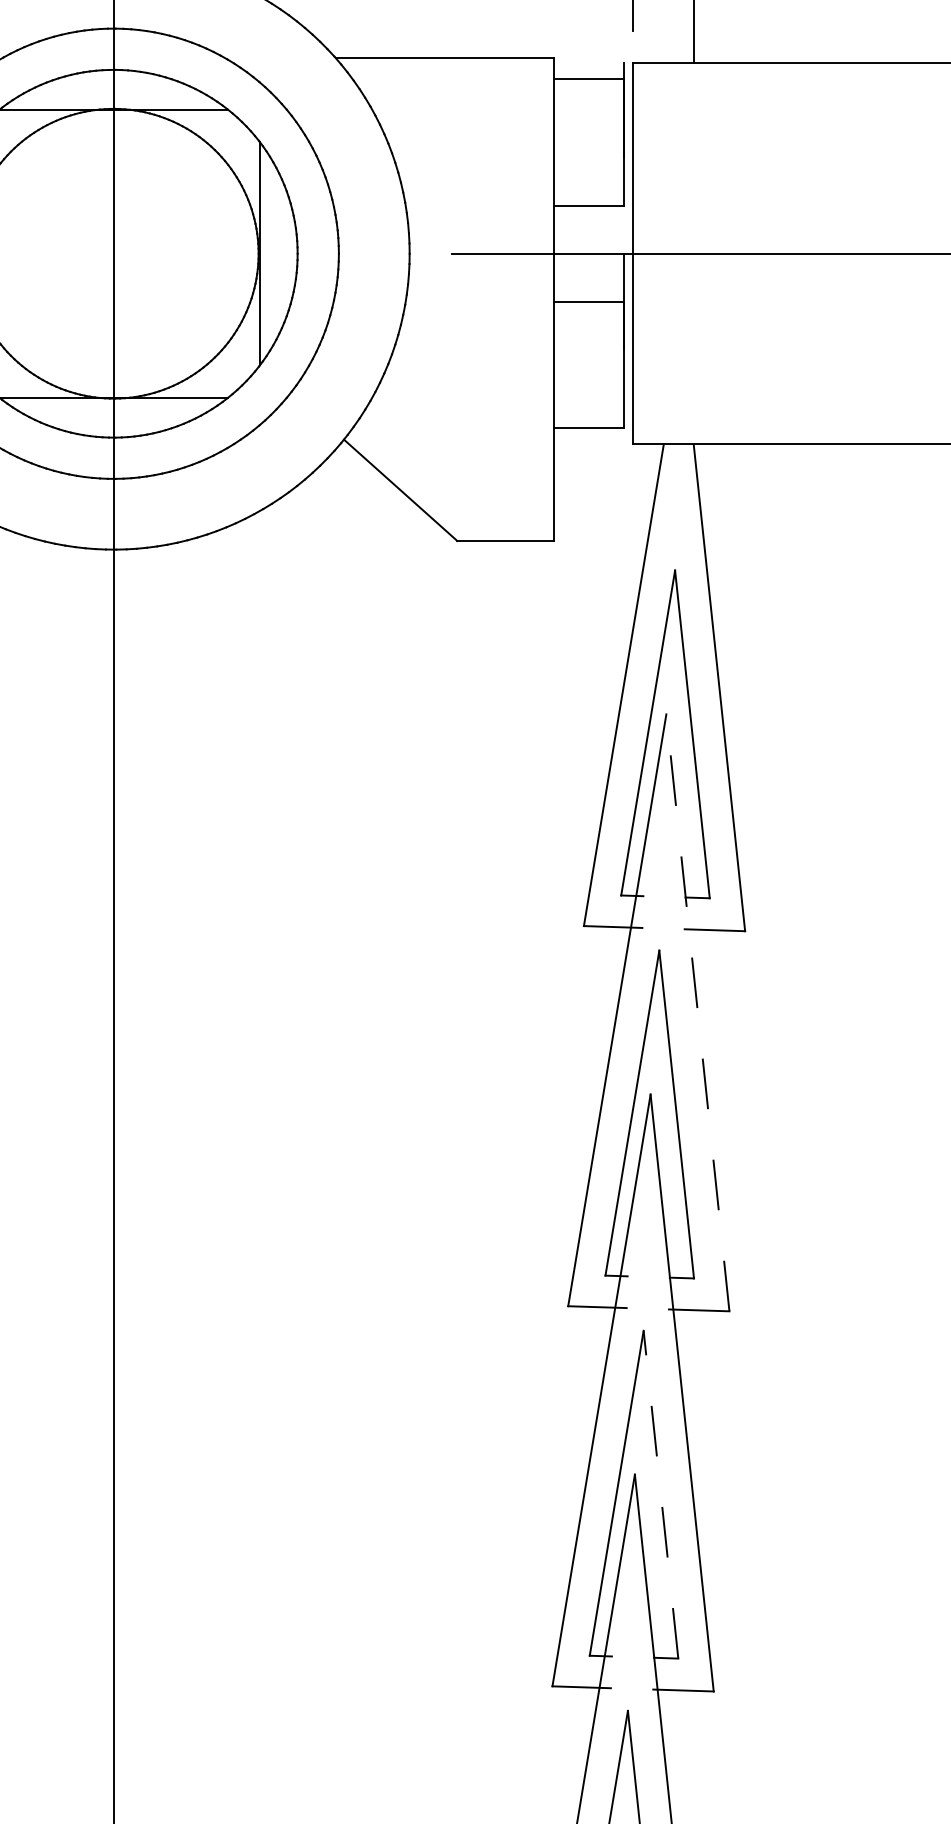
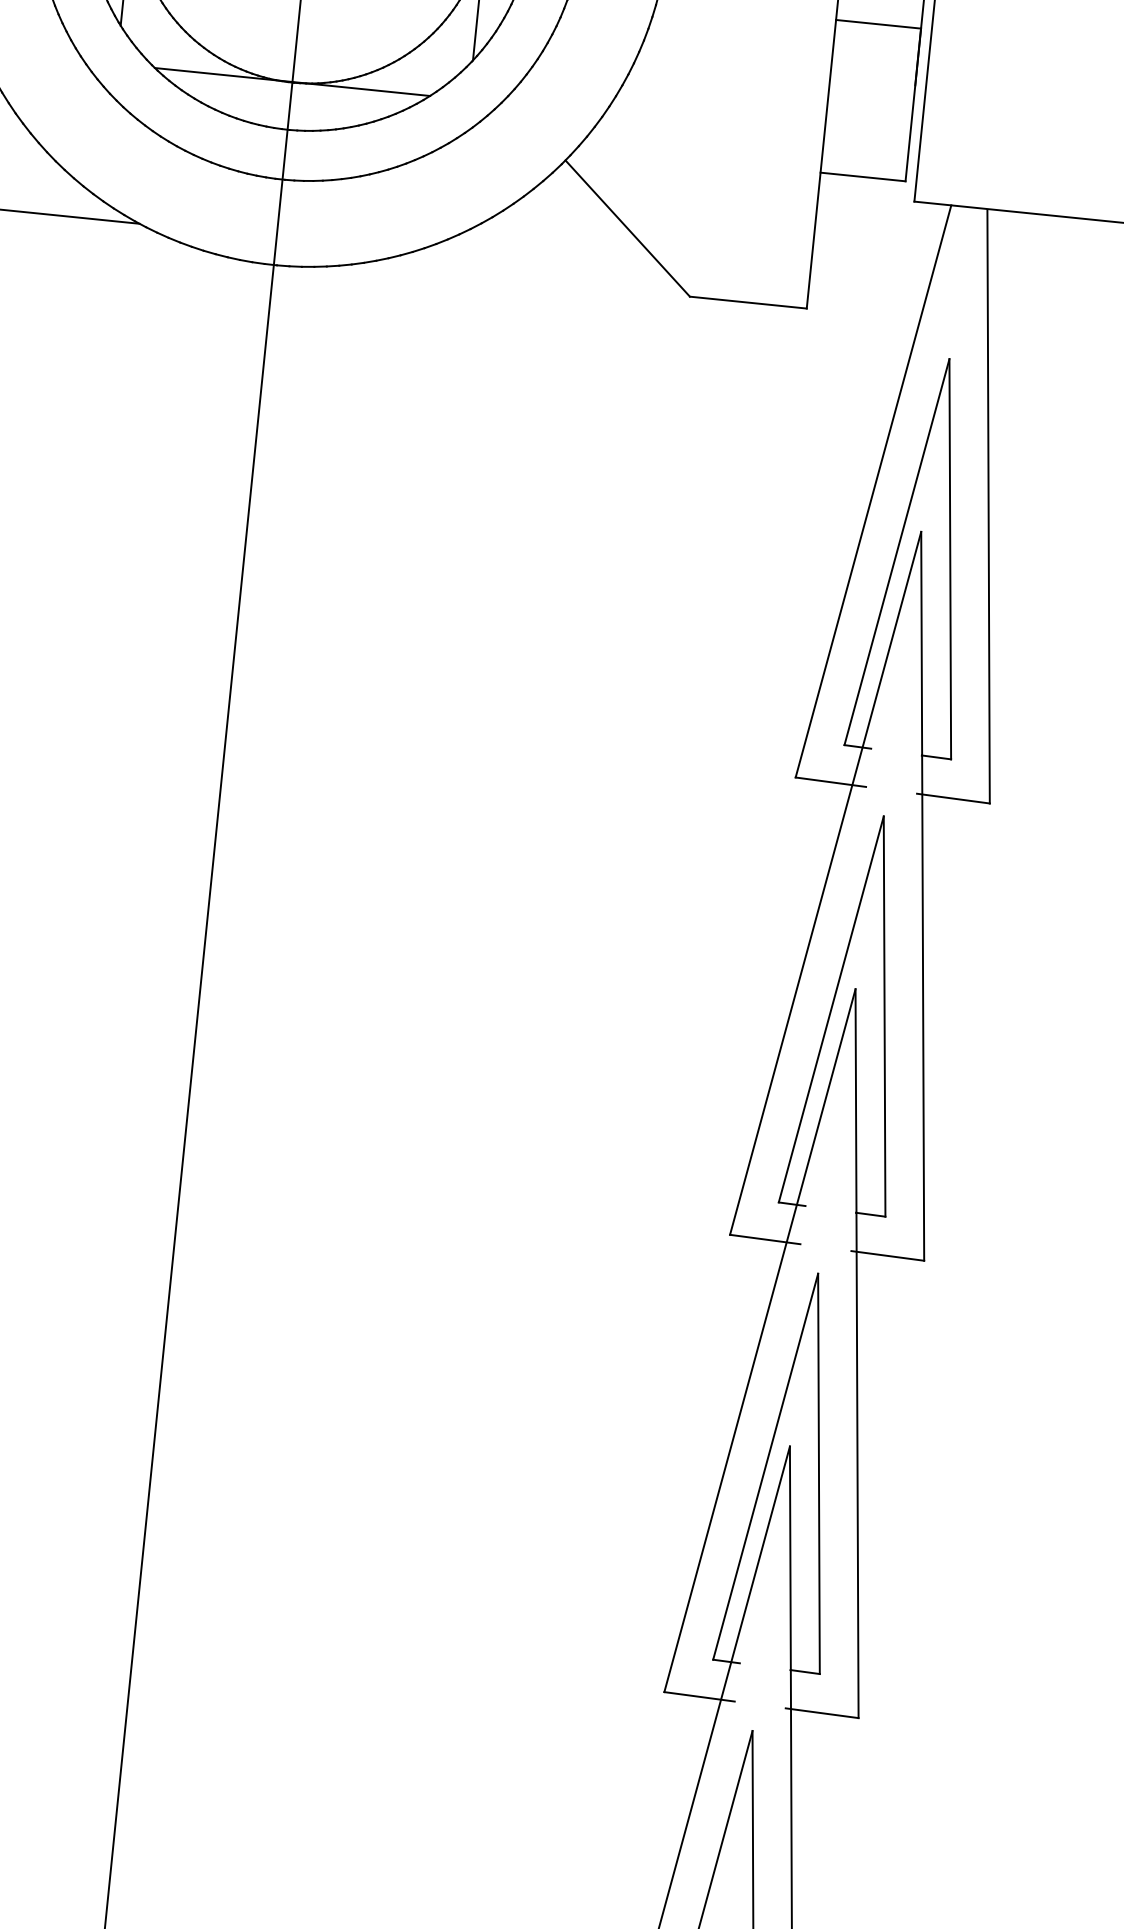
line: (697, 1012) -> (922, 895), dashed -> solid
line: (660, 1494) -> (818, 1473), dashed -> solid

